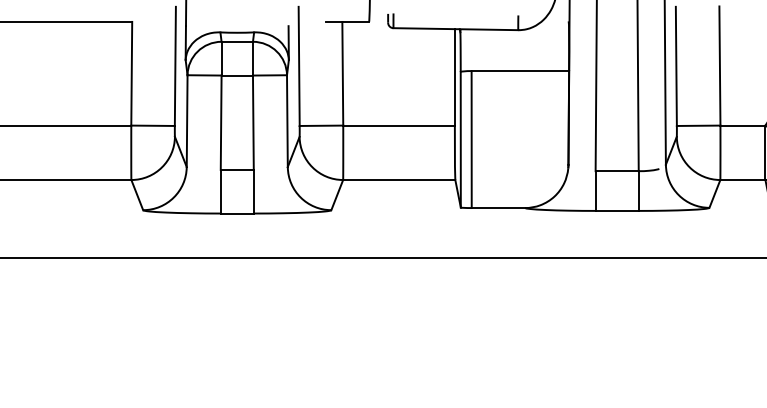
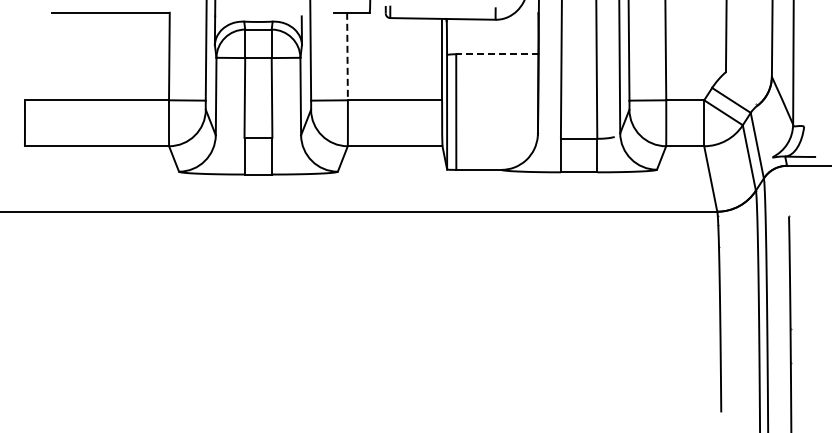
line: (519, 71) -> (496, 54), solid -> dashed
line: (342, 73) -> (347, 56), solid -> dashed

